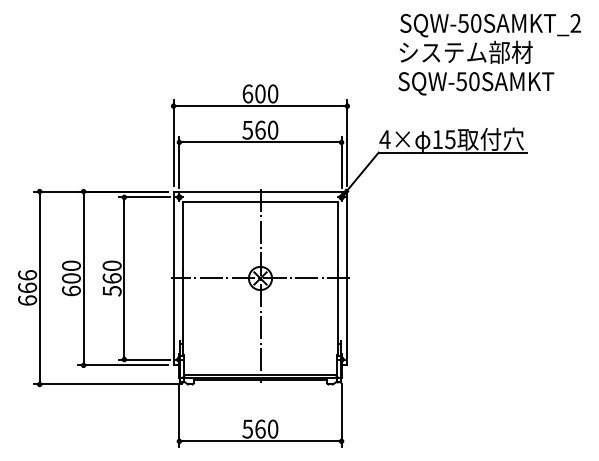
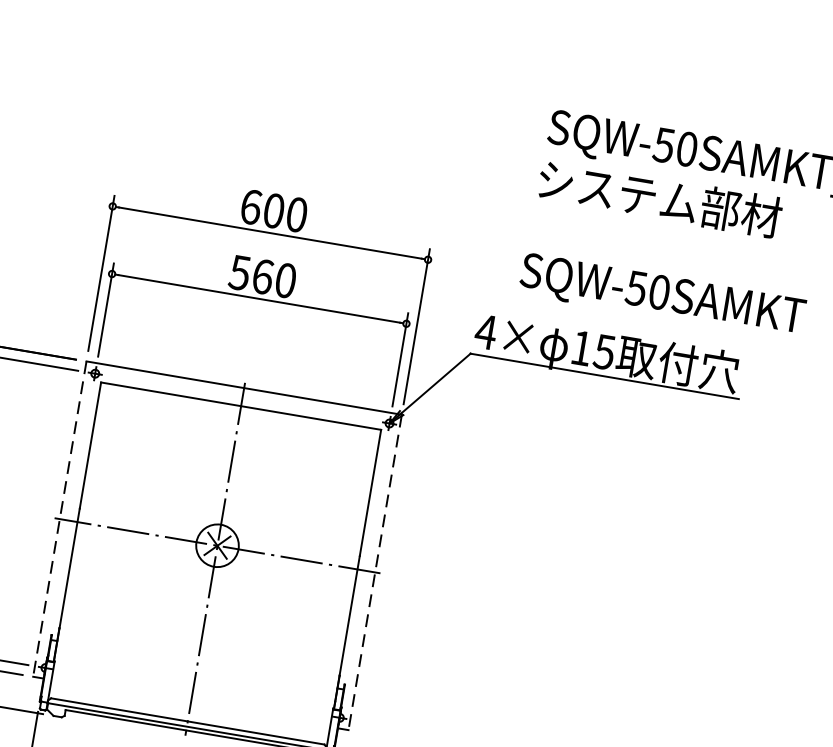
text: (476, 83) -> (662, 296), moved
line: (173, 278) -> (59, 519), solid -> dashed
line: (347, 278) -> (375, 572), solid -> dashed

